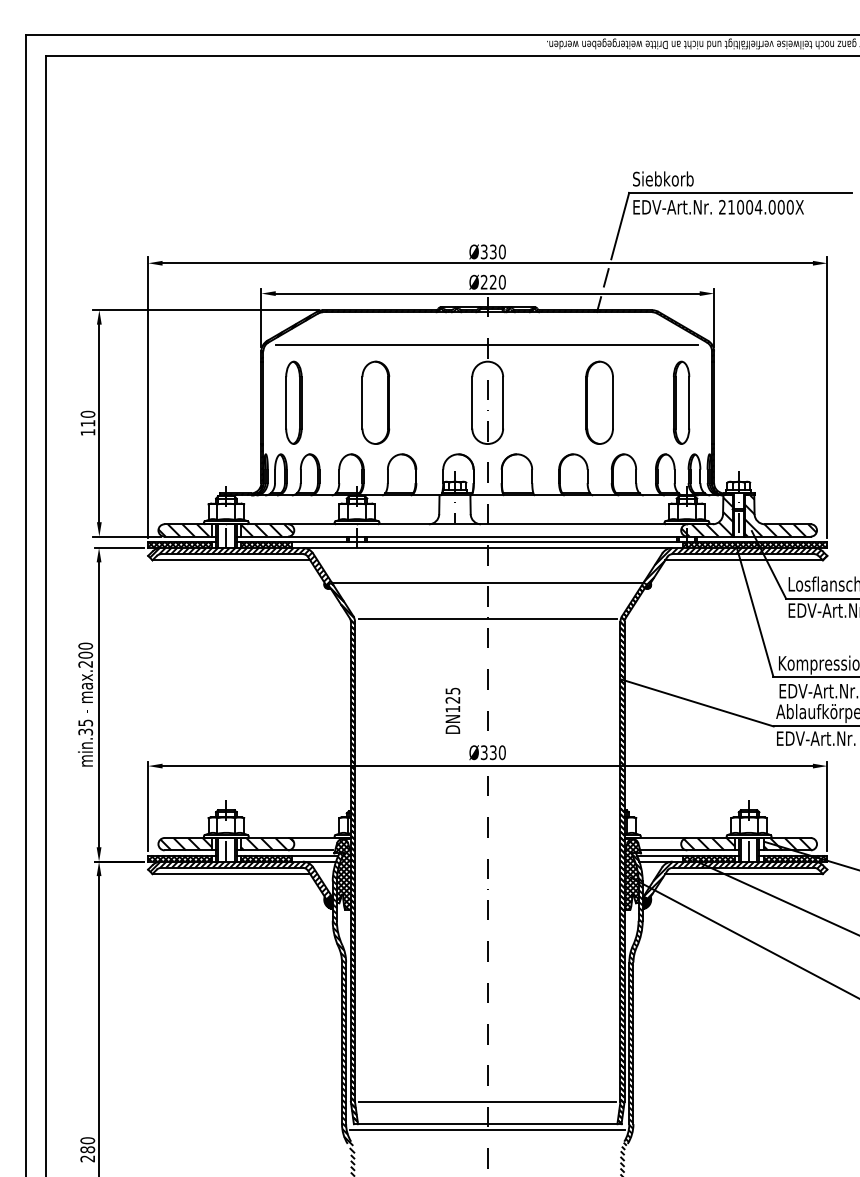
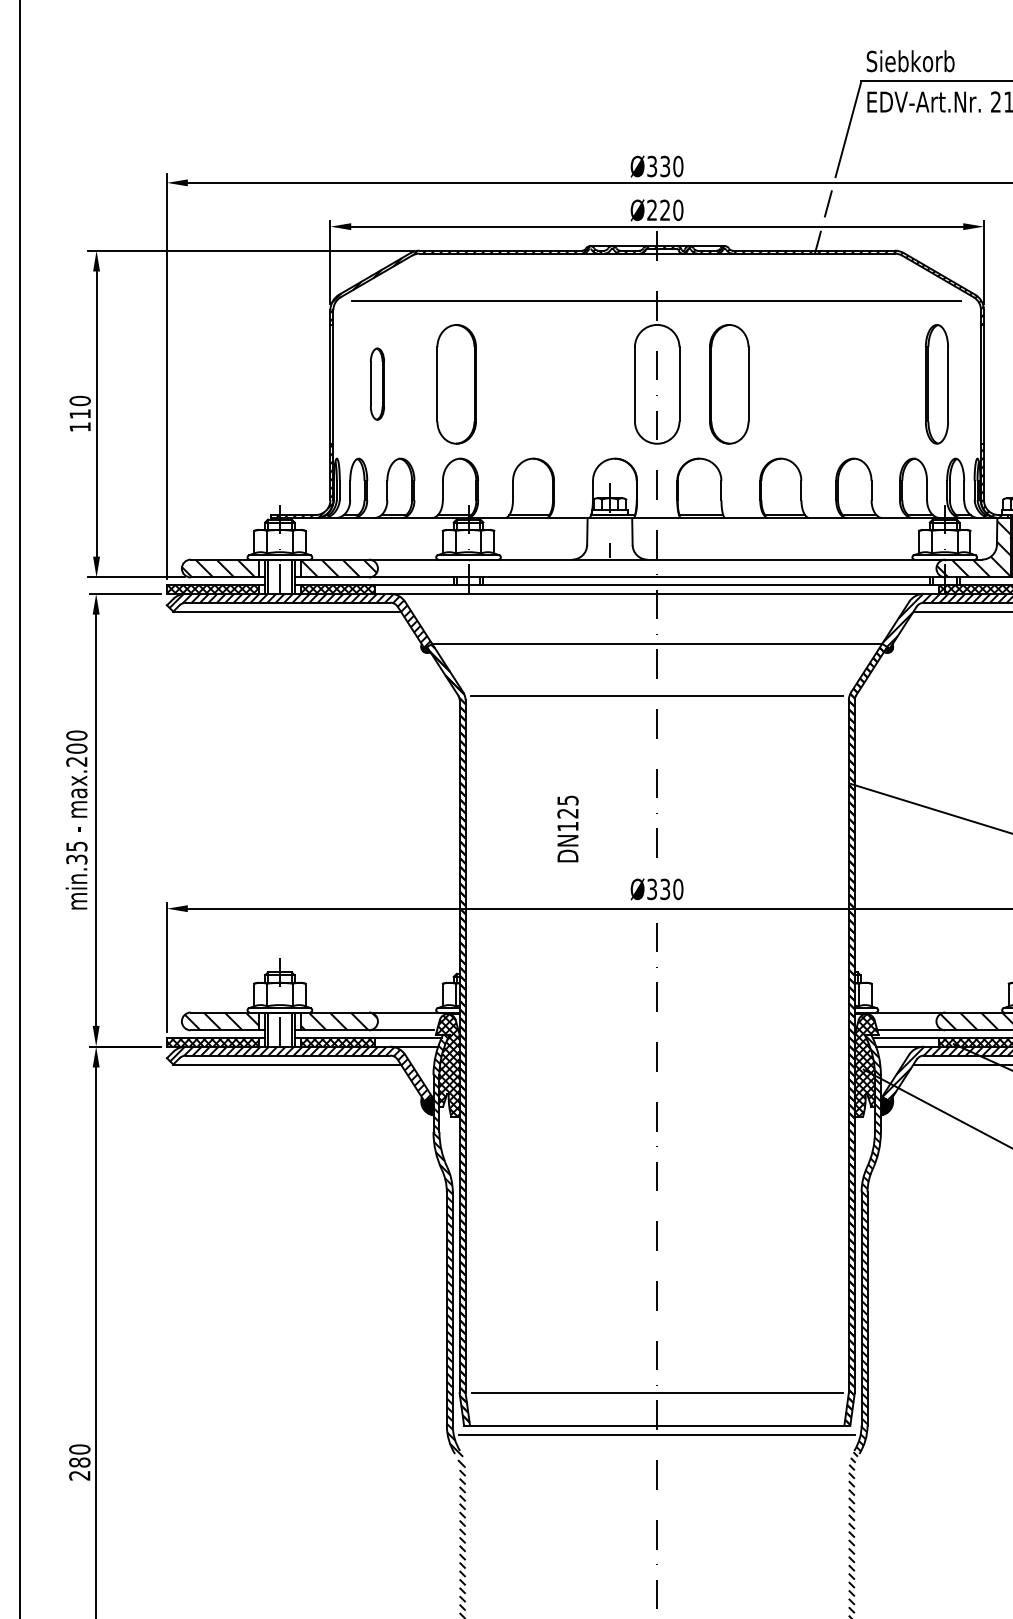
part: (293, 402) -> (376, 383), size x0.6
part: (375, 402) -> (456, 383), moved
part: (599, 402) -> (729, 383), moved
text: (452, 710) -> (567, 828), moved

